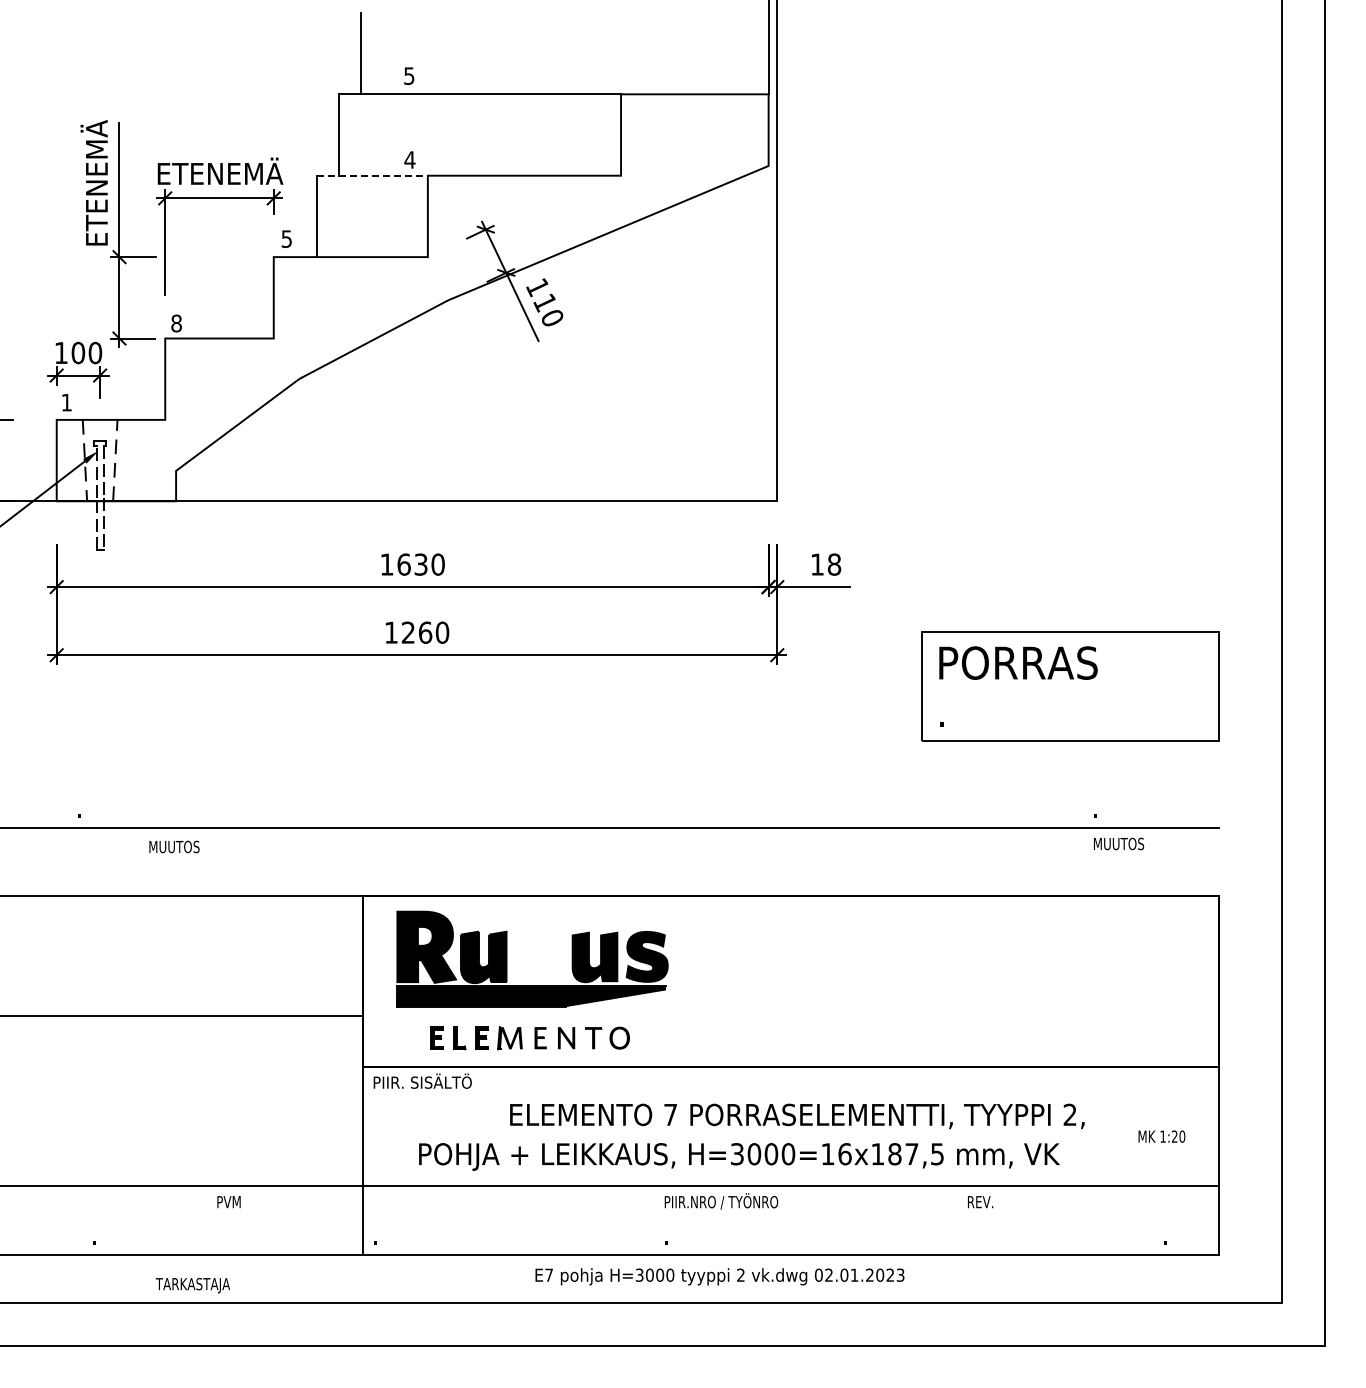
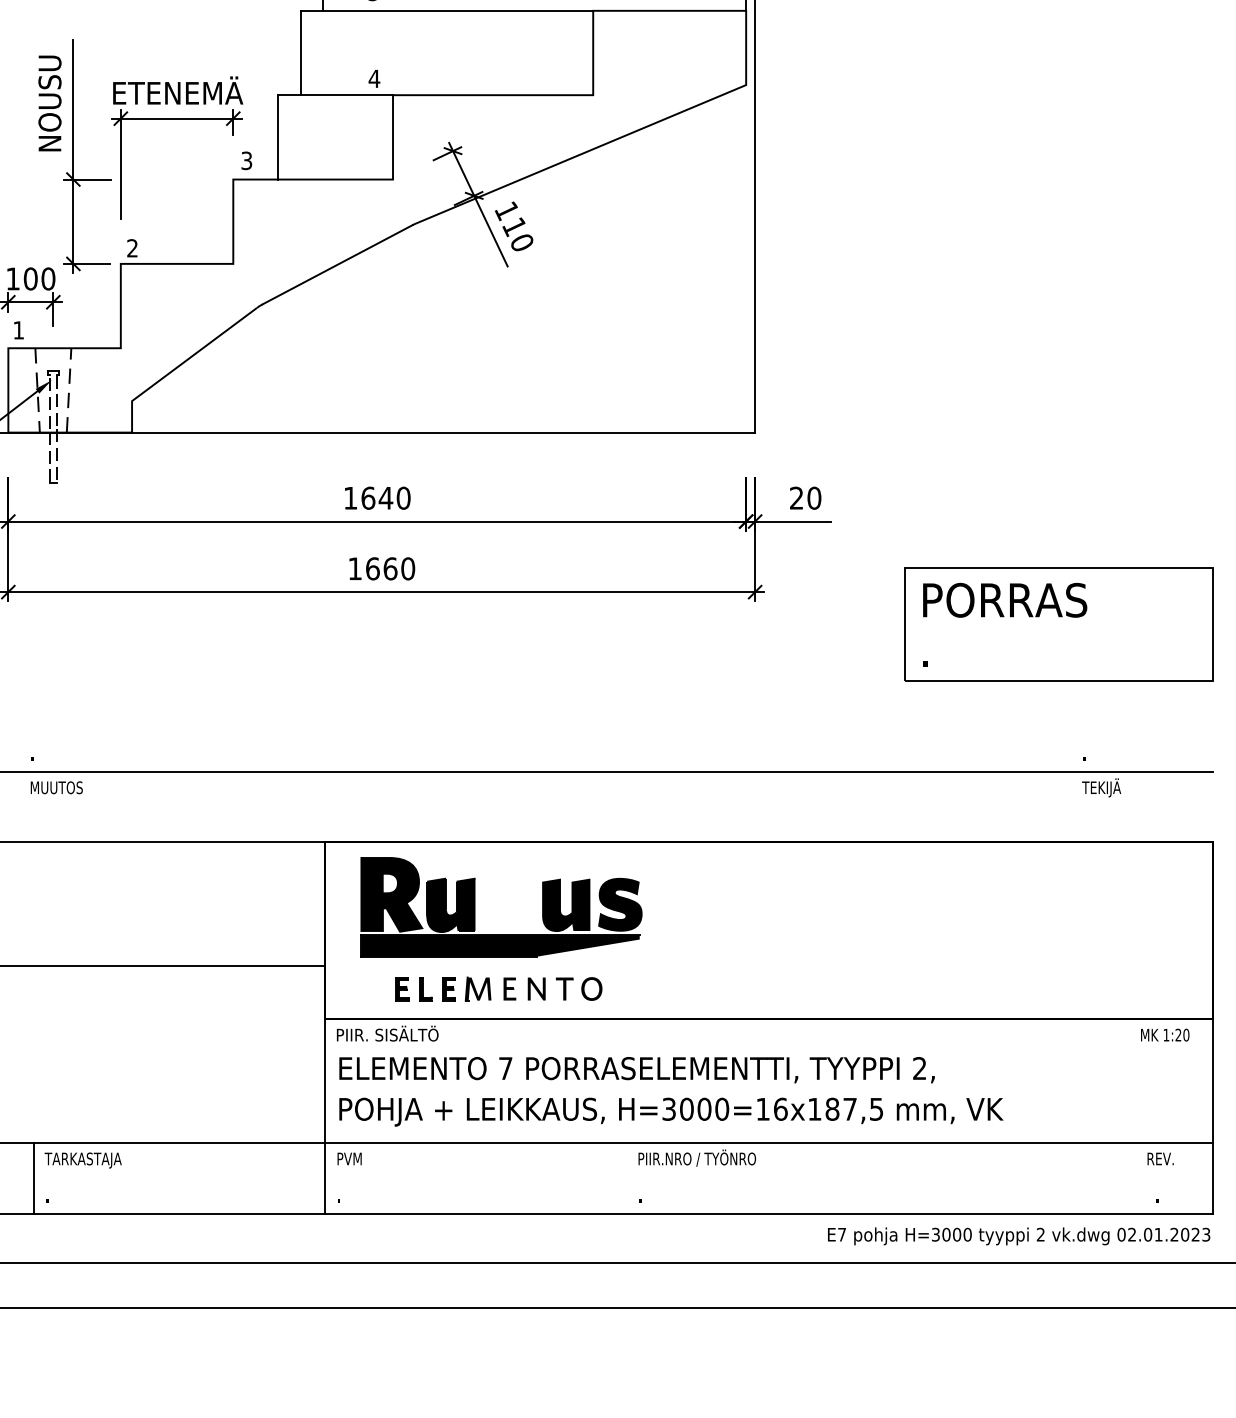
line: (373, 175) -> (336, 94), dashed -> solid
text: (94, 182) -> (47, 102), ETENEMÄ -> NOUSU
text: (286, 238) -> (246, 160), 5 -> 3
text: (176, 323) -> (132, 248), 8 -> 2
text: (421, 564) -> (386, 498), 1630 -> 1640
text: (826, 564) -> (806, 498), 18 -> 20
text: (408, 632) -> (372, 568), 1260 -> 1660
text: (1118, 843) -> (1108, 787), MUUTOS -> TEKIJÄ
text: (174, 846) -> (56, 787), moved
text: (797, 1116) -> (637, 1070), moved
text: (1161, 1136) -> (1164, 1034), moved
text: (739, 1156) -> (671, 1111), moved
text: (228, 1202) -> (349, 1159), moved
text: (980, 1202) -> (1160, 1159), moved
line: (81, 1220) -> (34, 1178), added
text: (719, 1276) -> (1018, 1236), moved
text: (192, 1285) -> (82, 1160), moved

